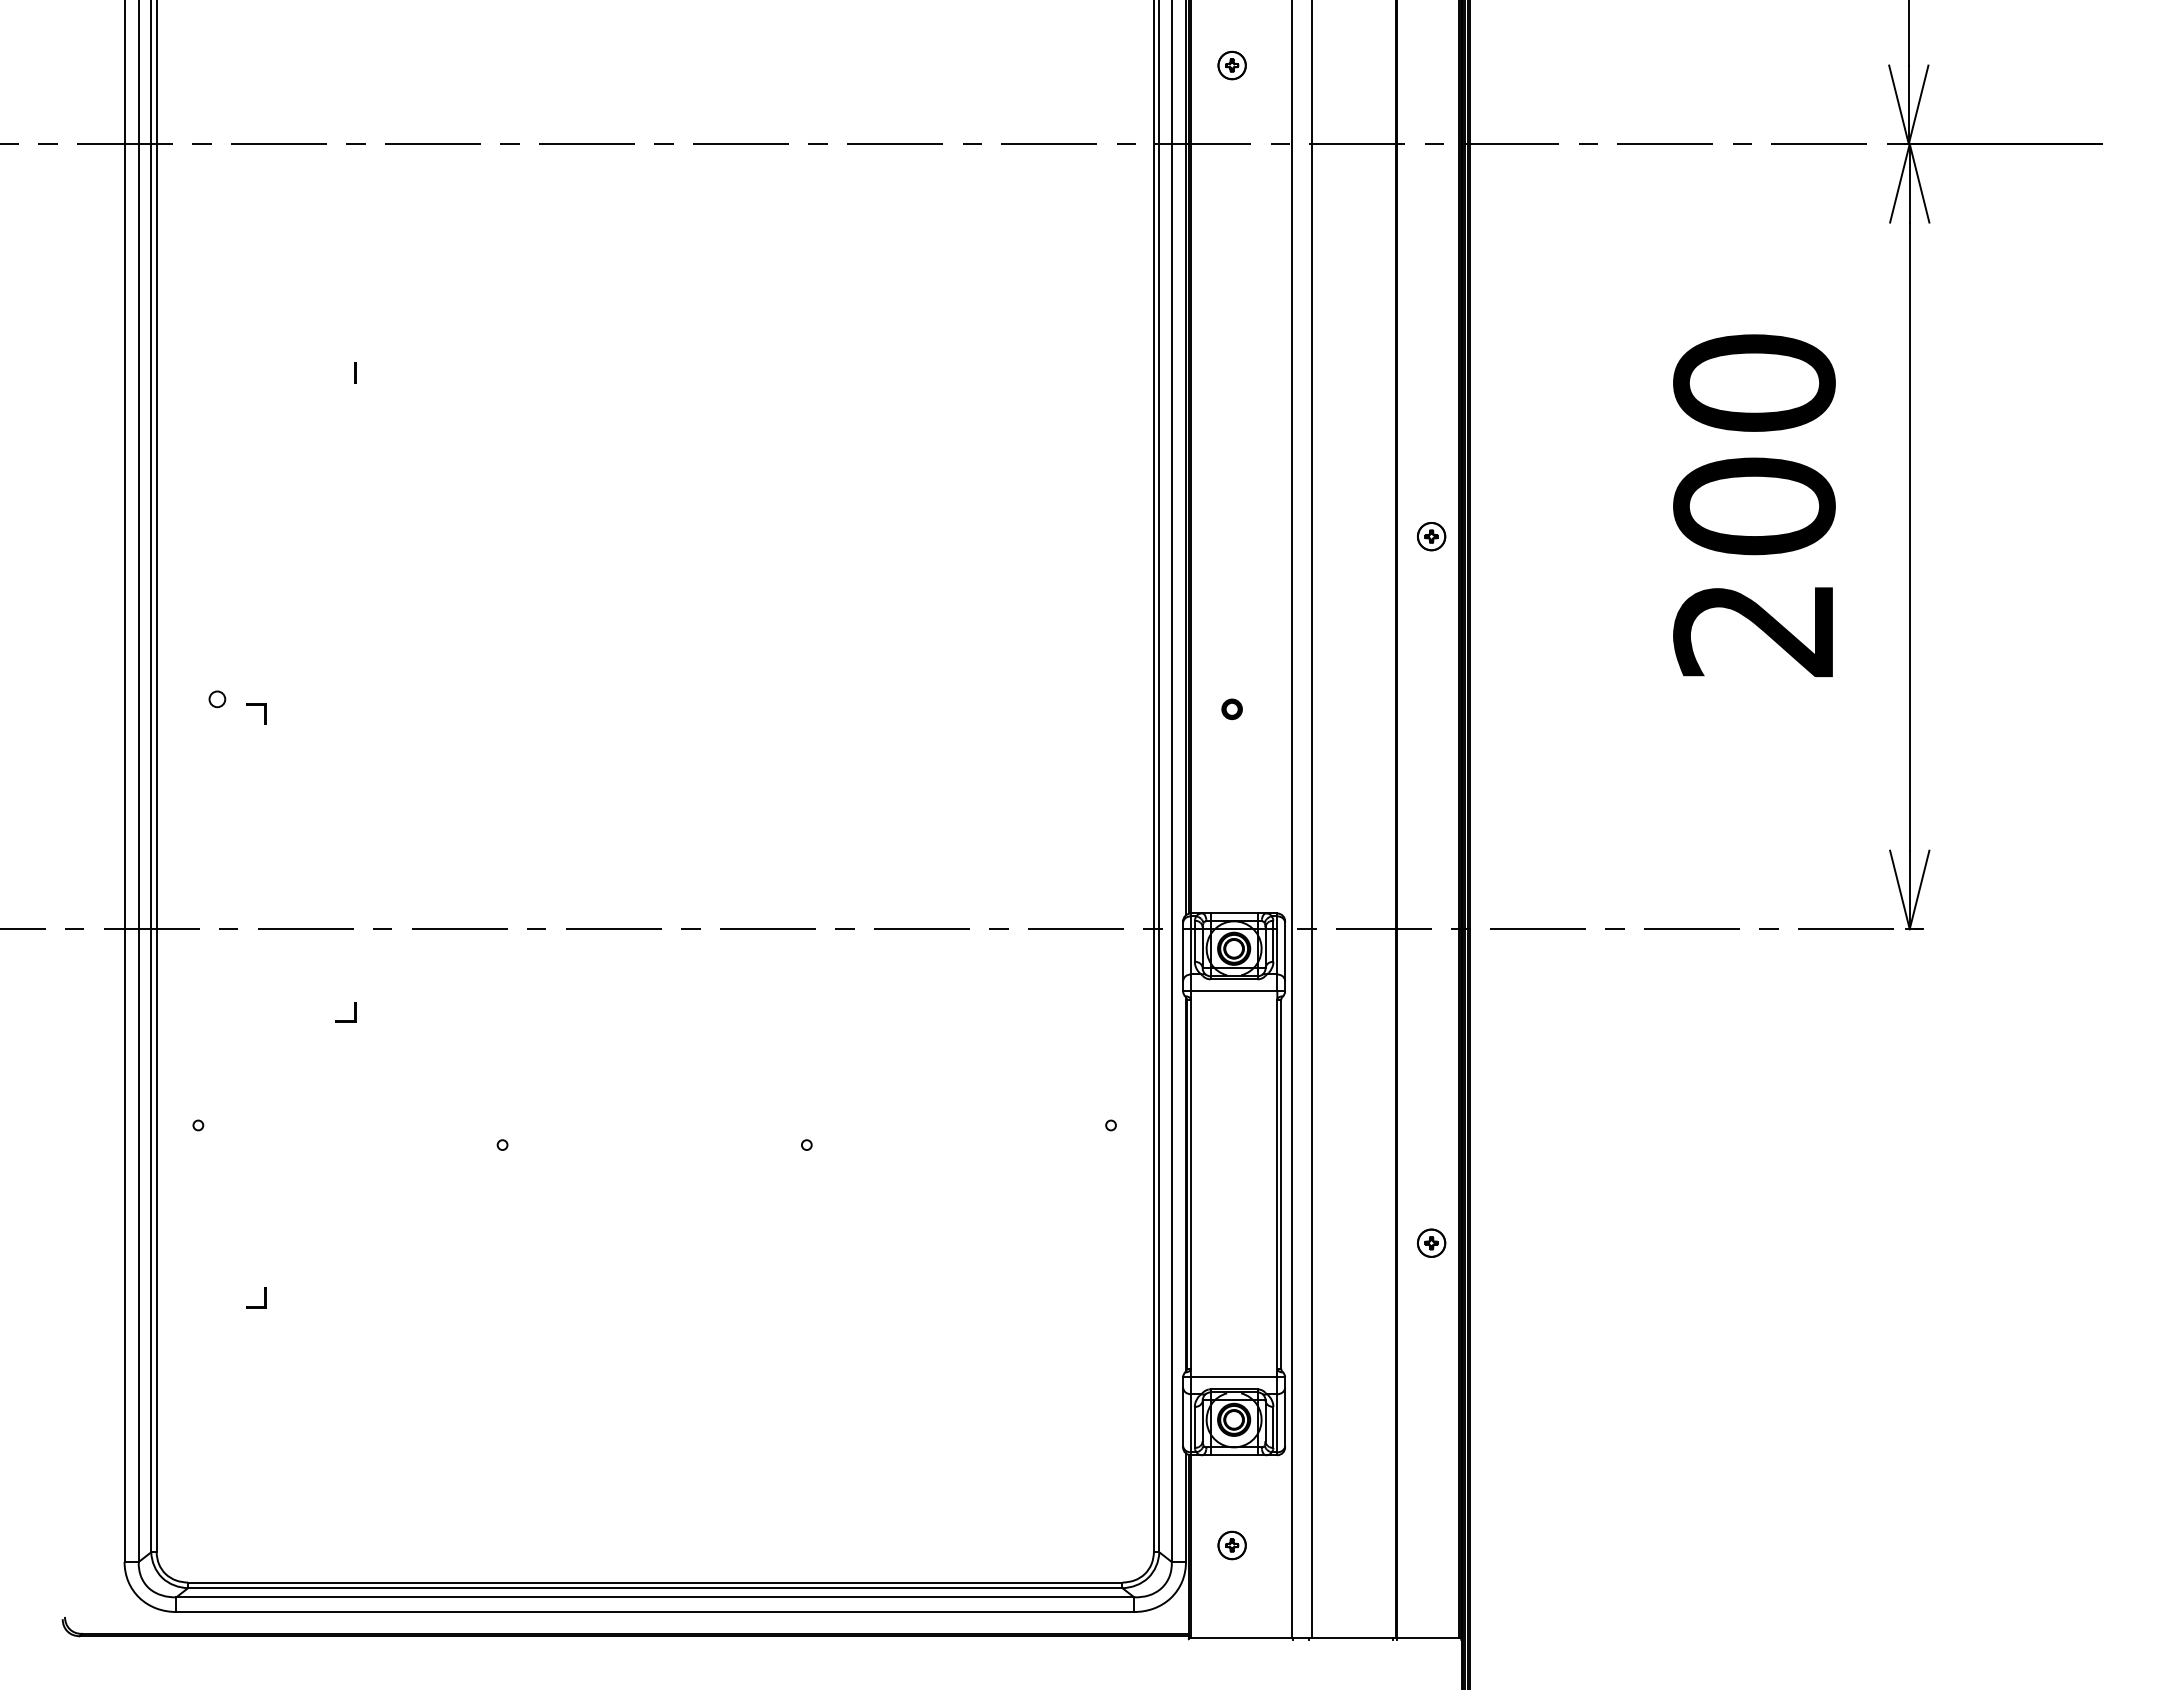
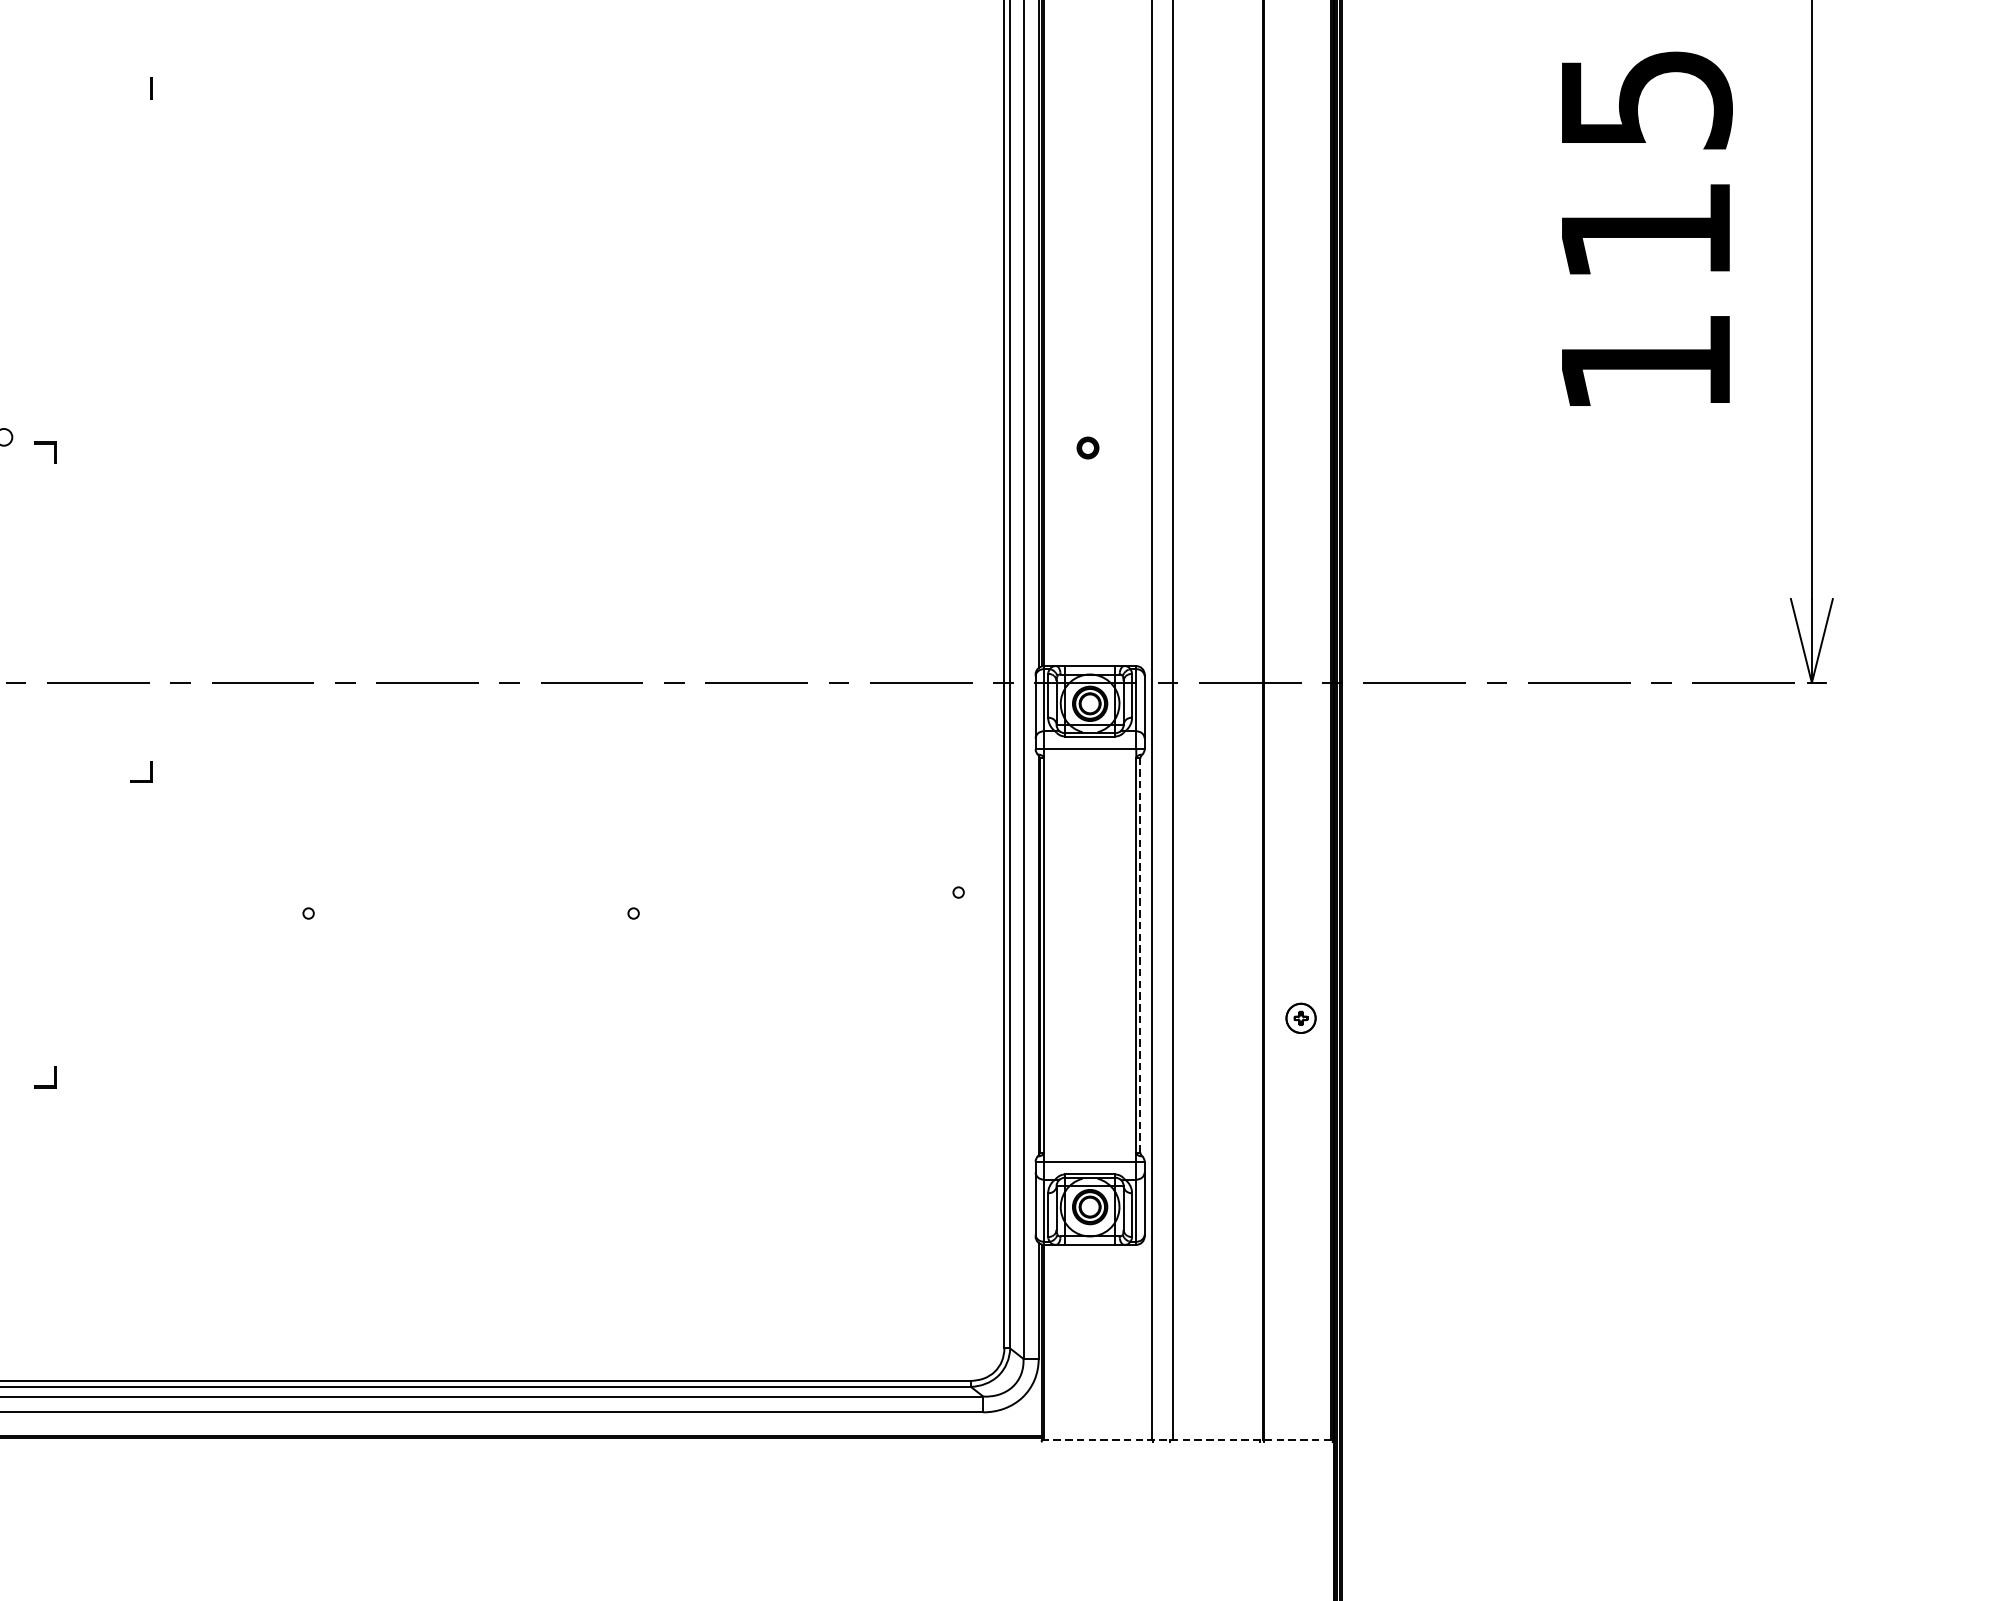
text: (1754, 505) -> (1646, 230), 200 -> 115
part: (1431, 536) -> (1300, 263), removed
line: (1281, 1184) -> (1140, 955), solid -> dashed
part: (1231, 1545) -> (1087, 1341), removed
line: (1325, 1638) -> (1187, 1440), solid -> dashed

